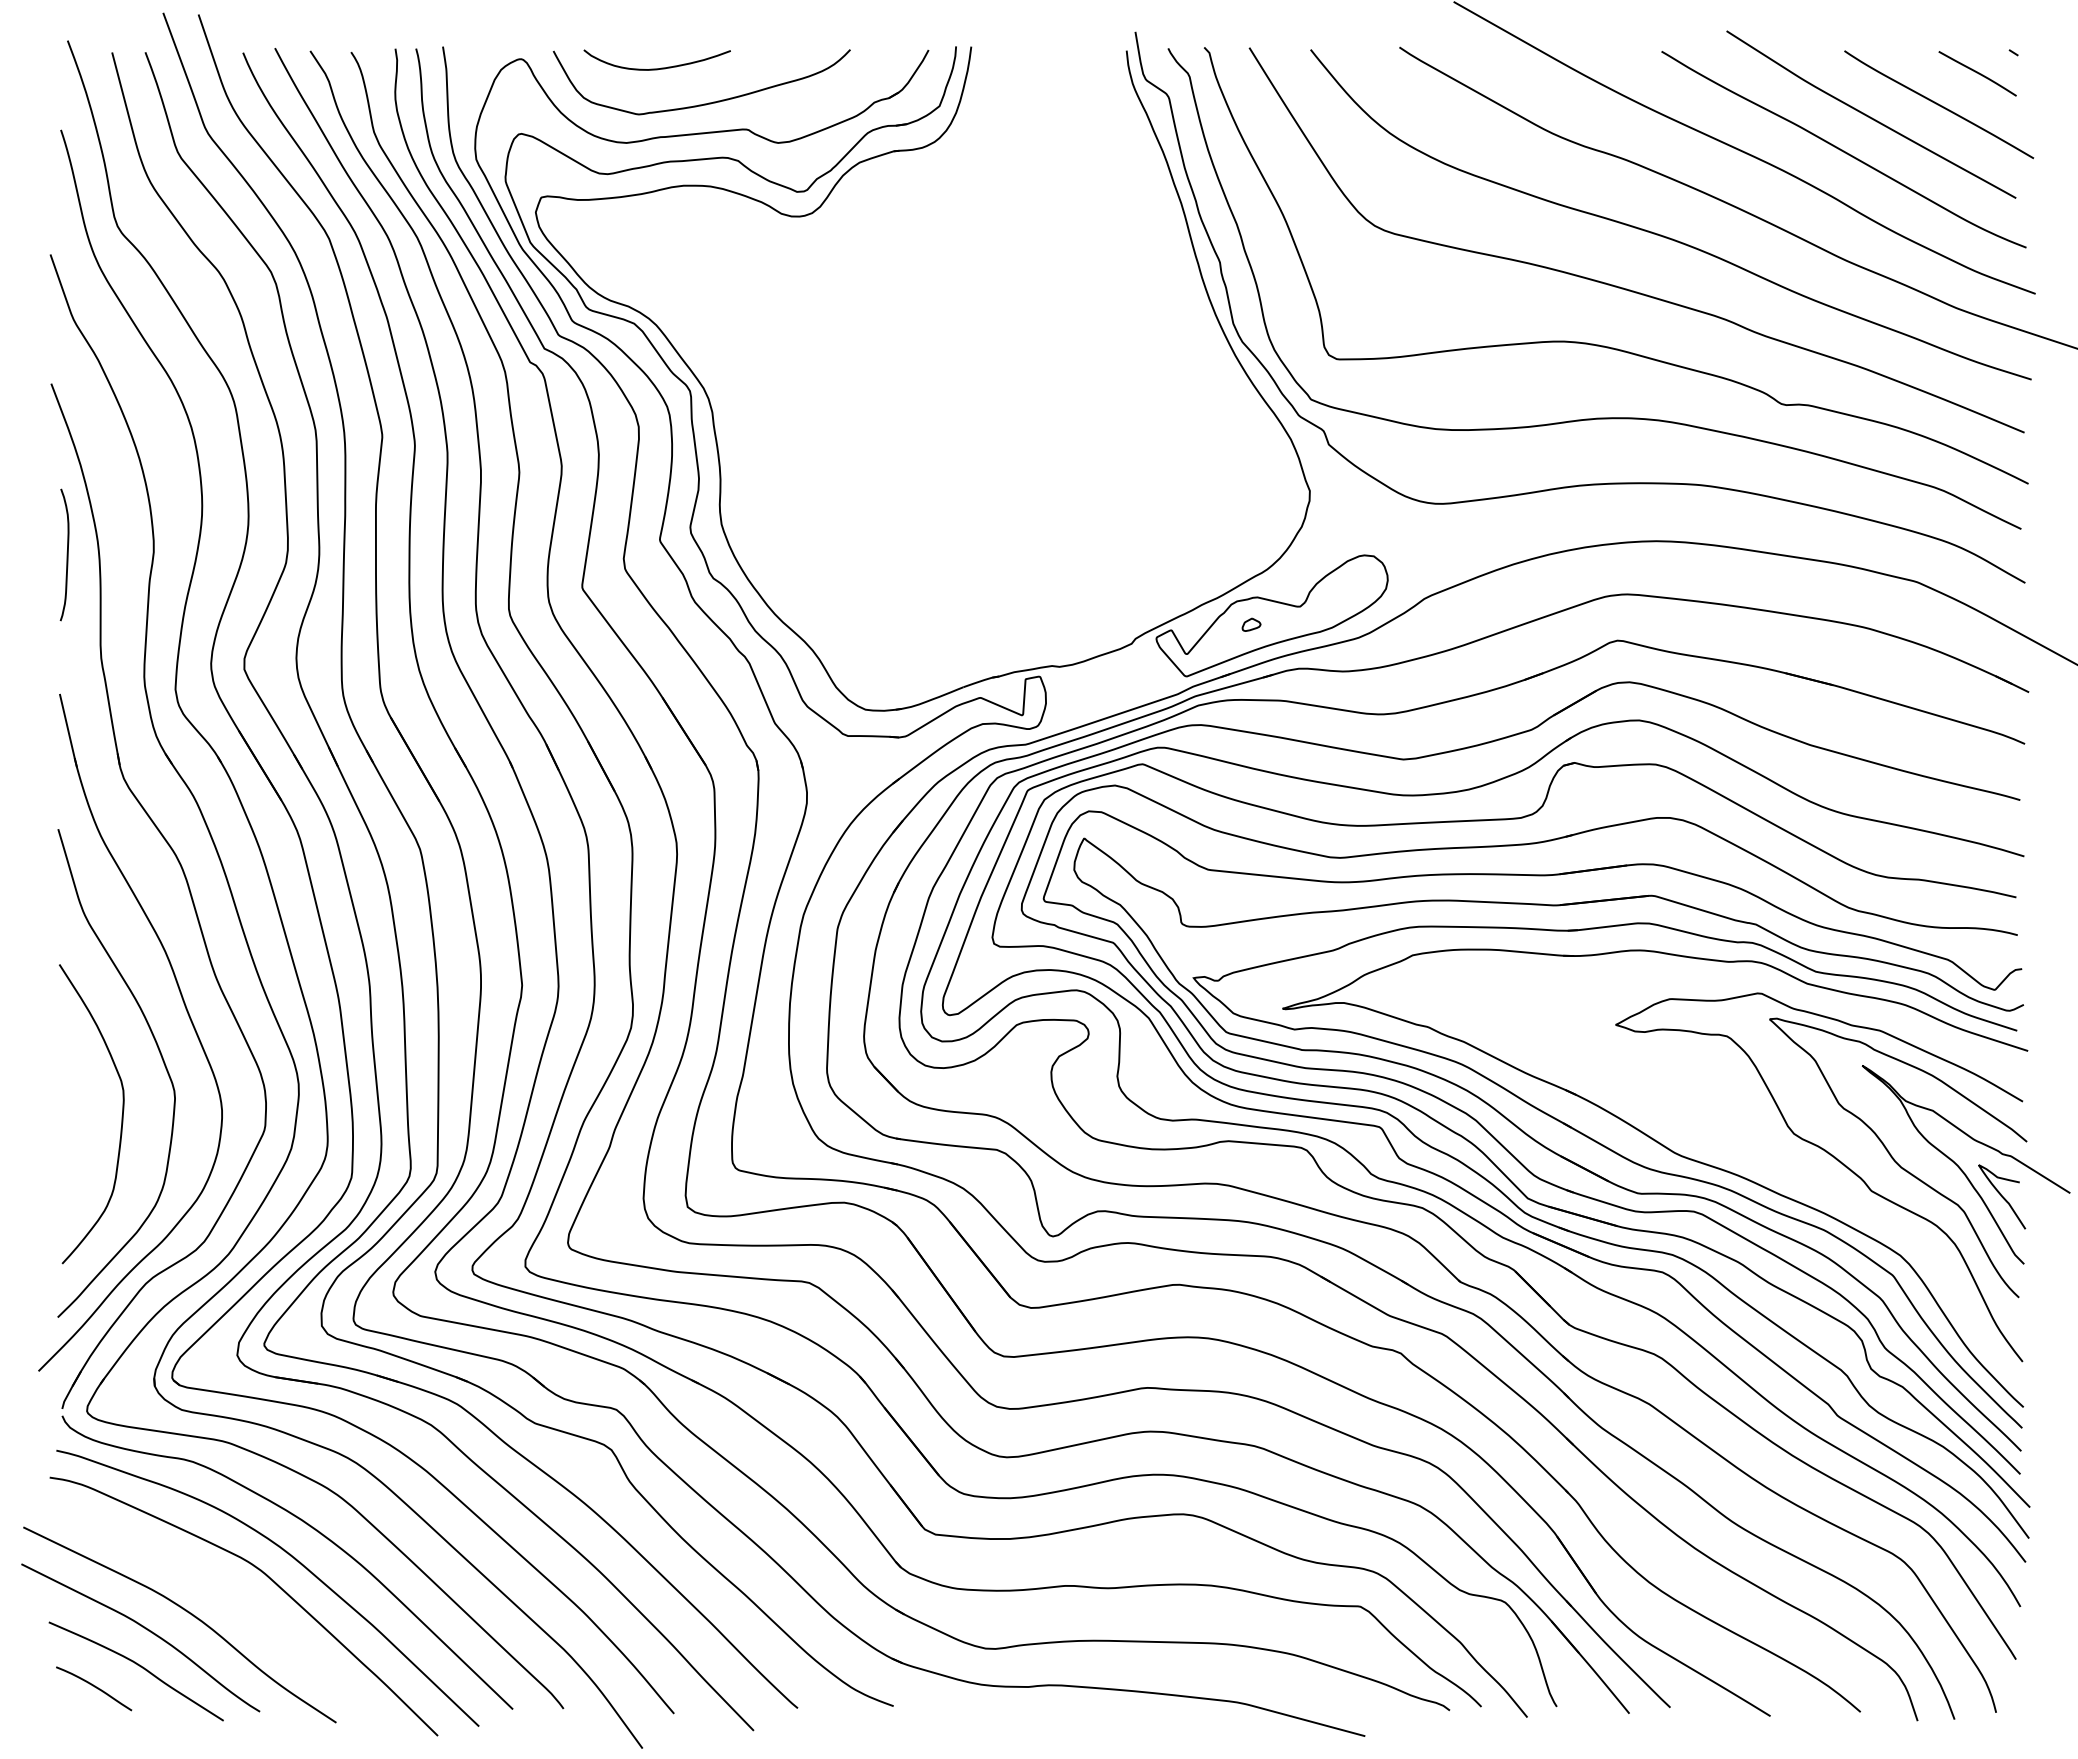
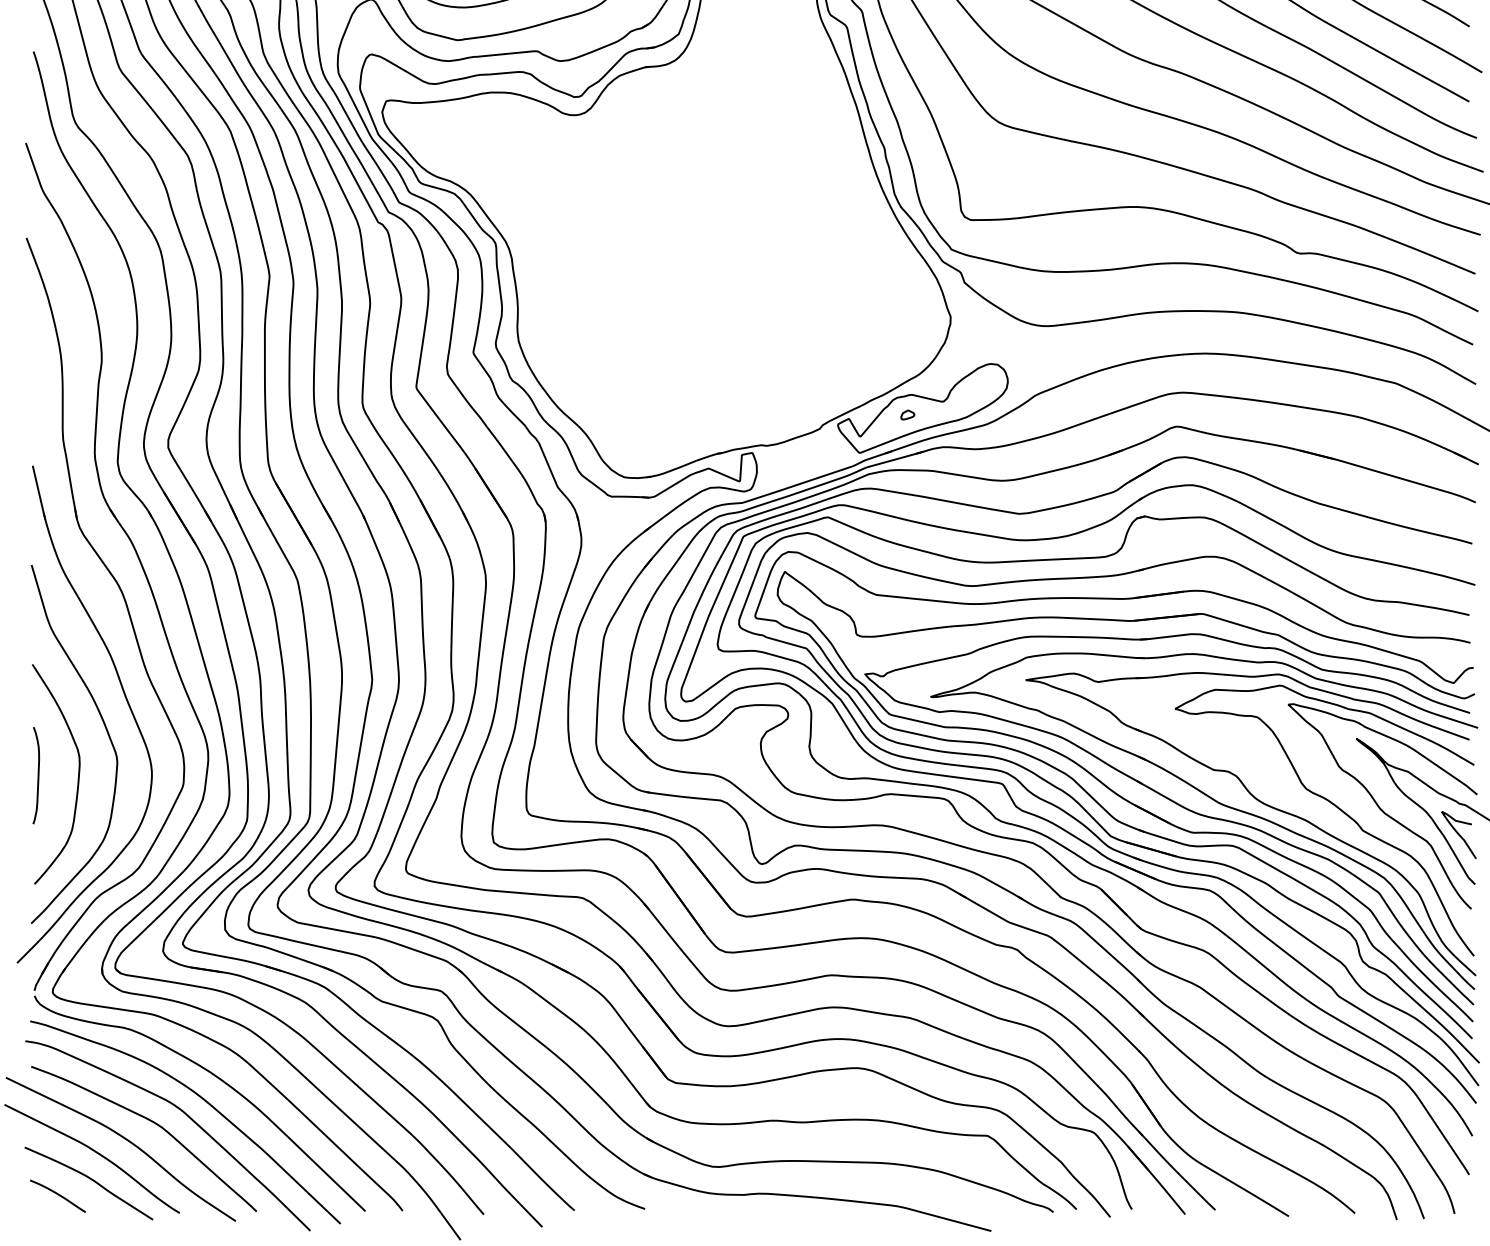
curve: (66, 554) -> (37, 775), moved
part: (1734, 1154) -> (1262, 803), added
curve: (226, 1590) -> (155, 1124), added

